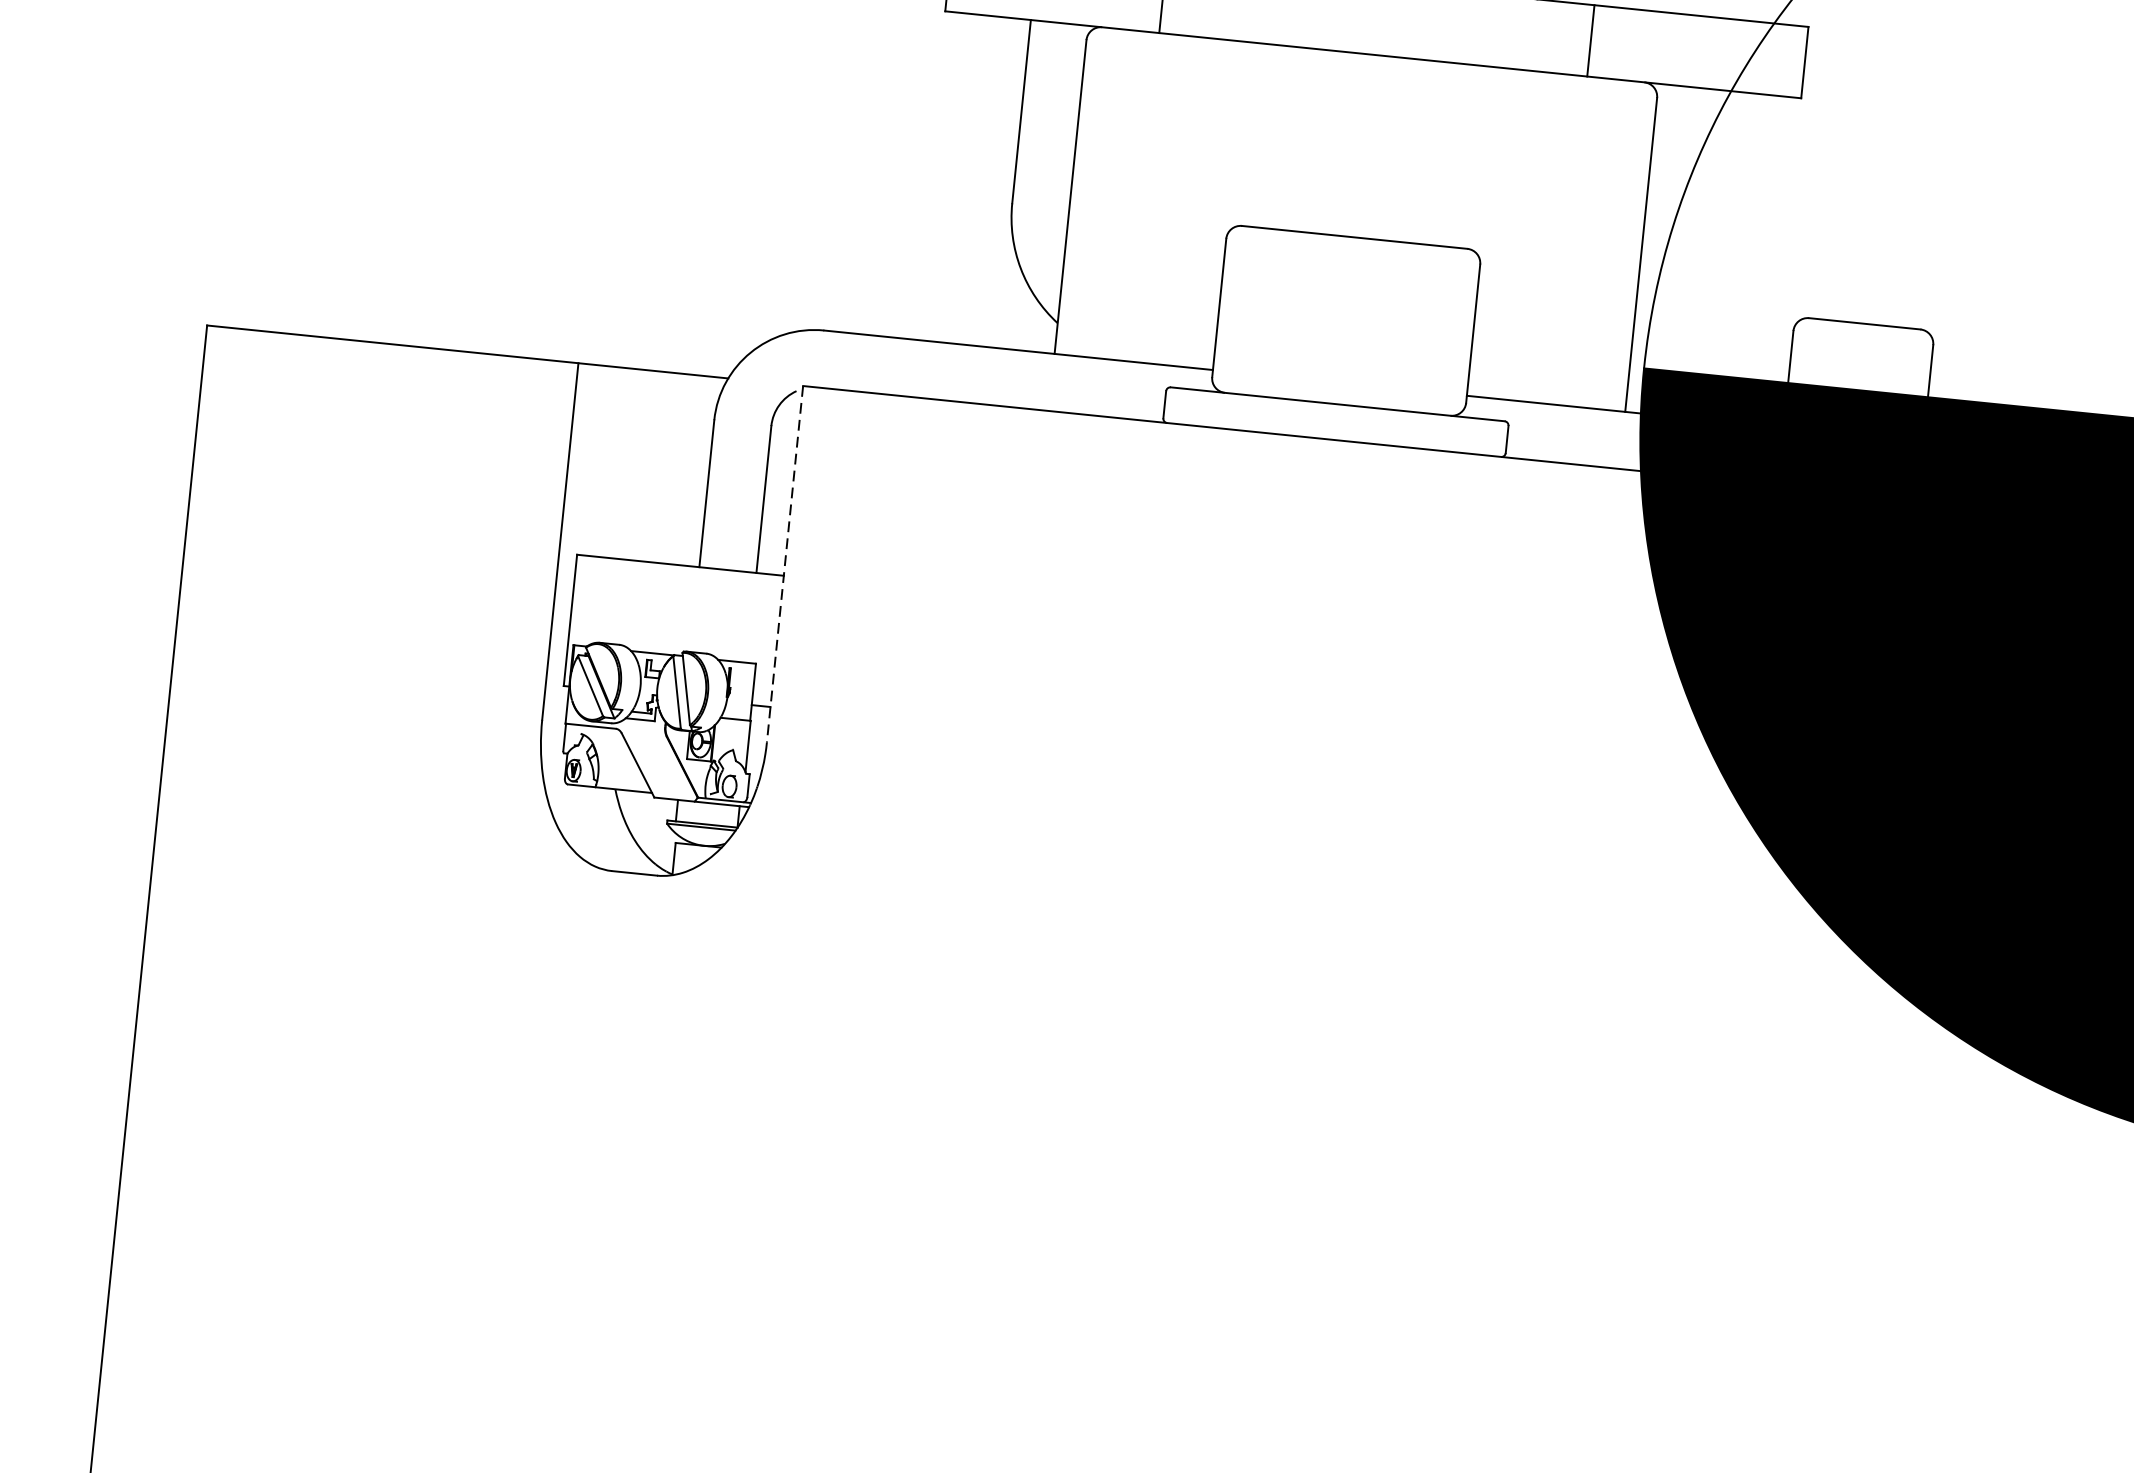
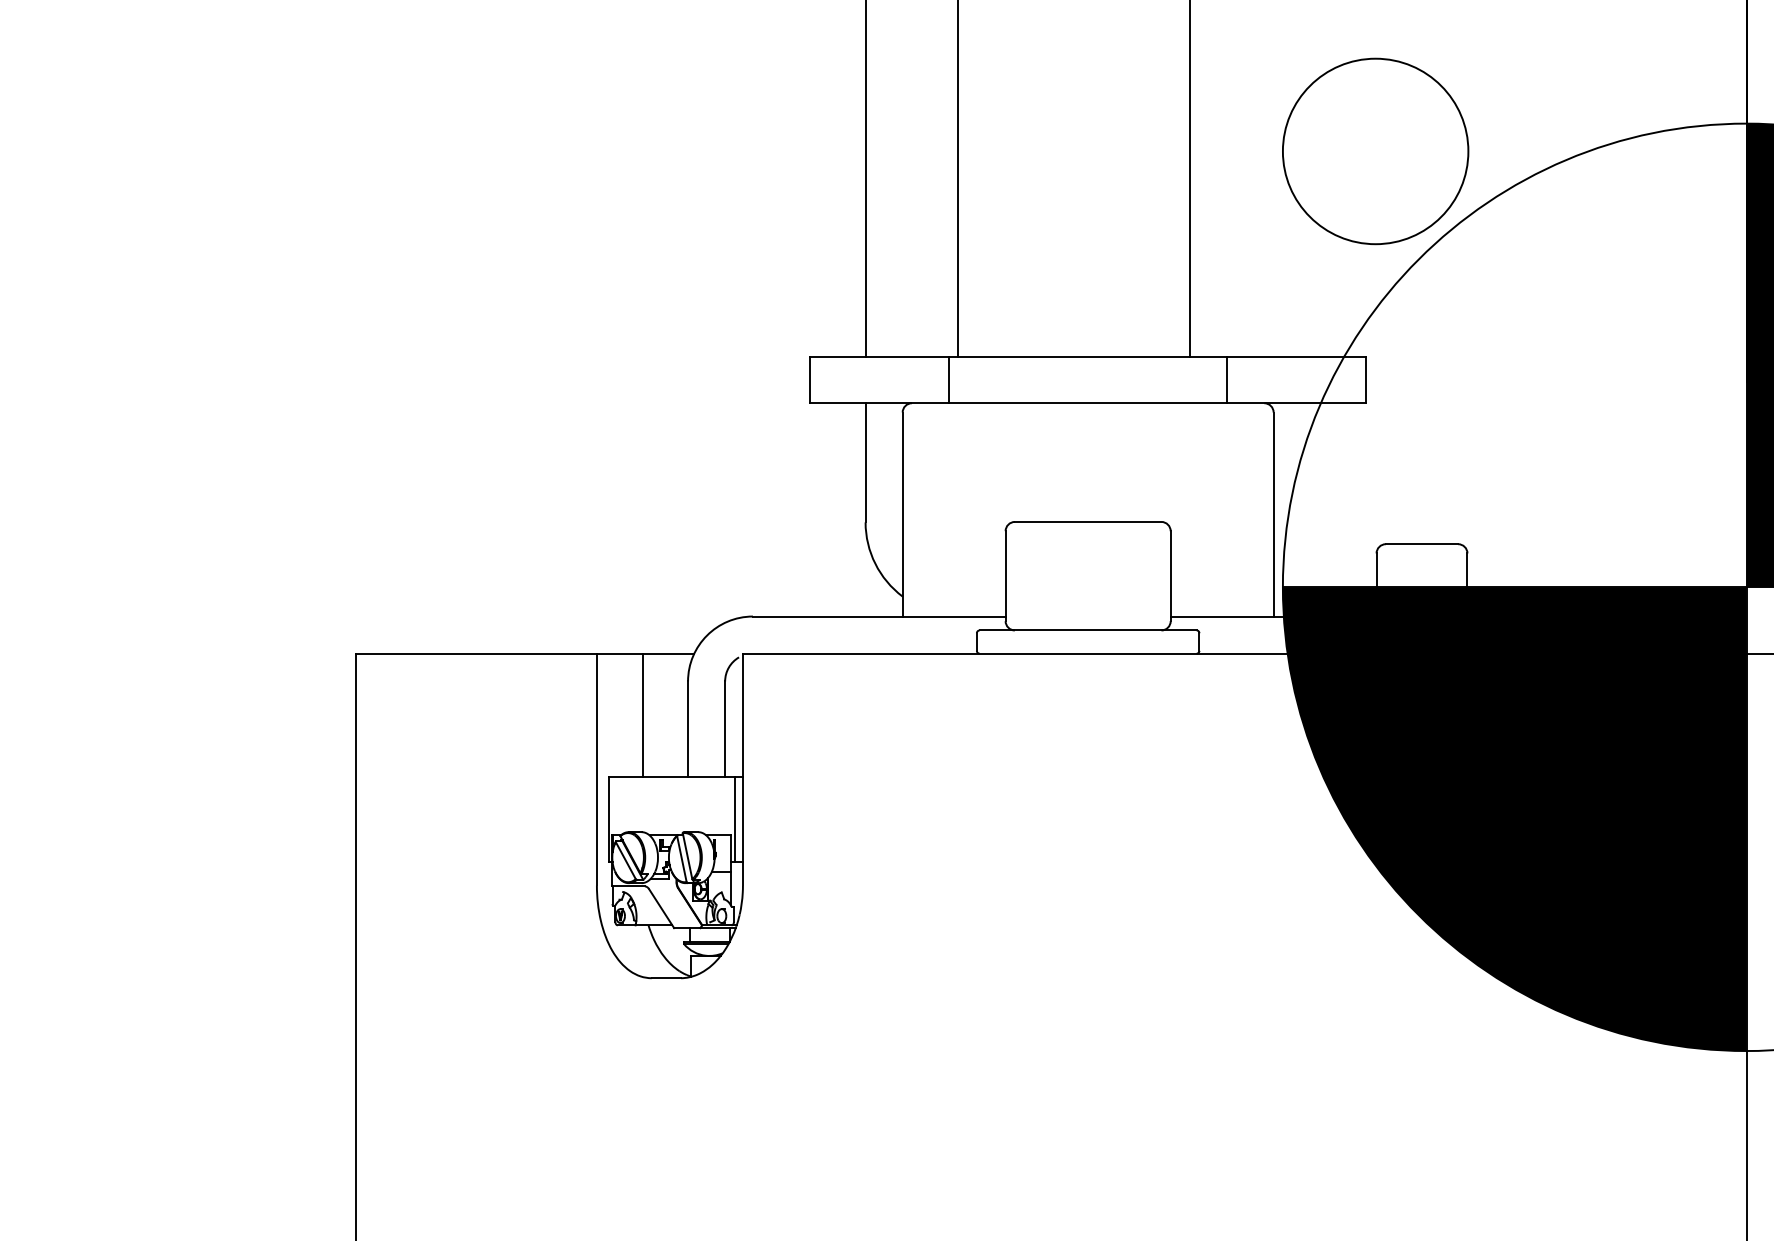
line: (639, 463) -> (642, 714), added
line: (784, 564) -> (742, 769), dashed -> solid
line: (764, 639) -> (734, 819), added

